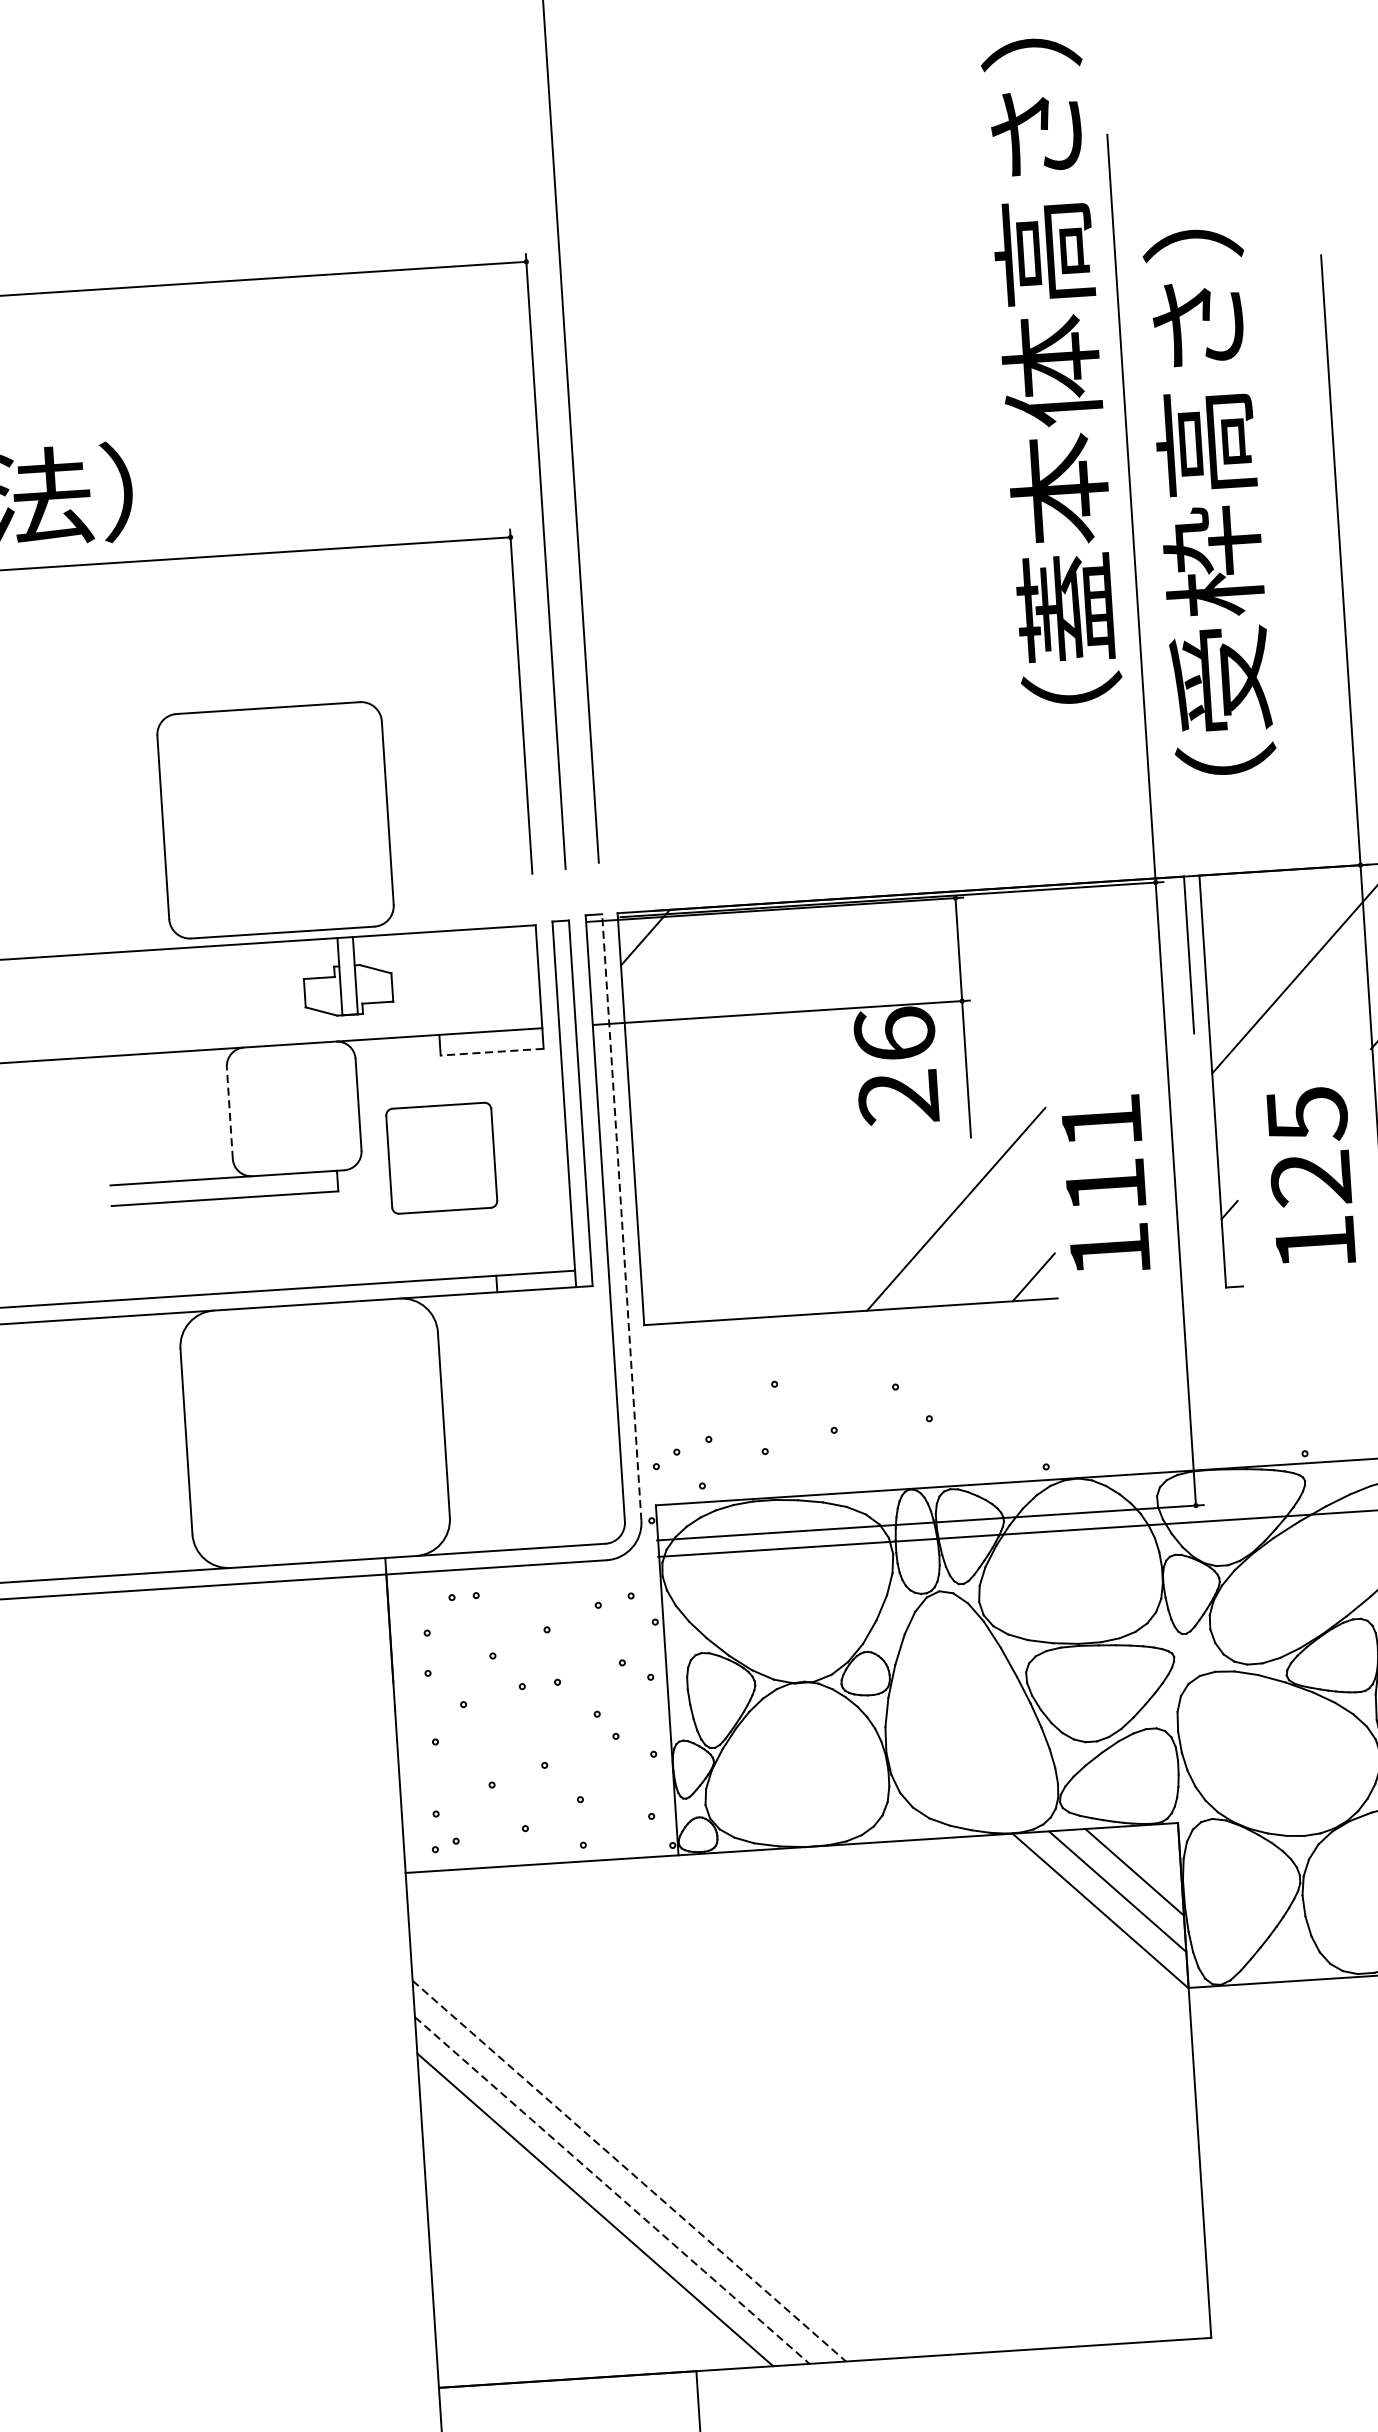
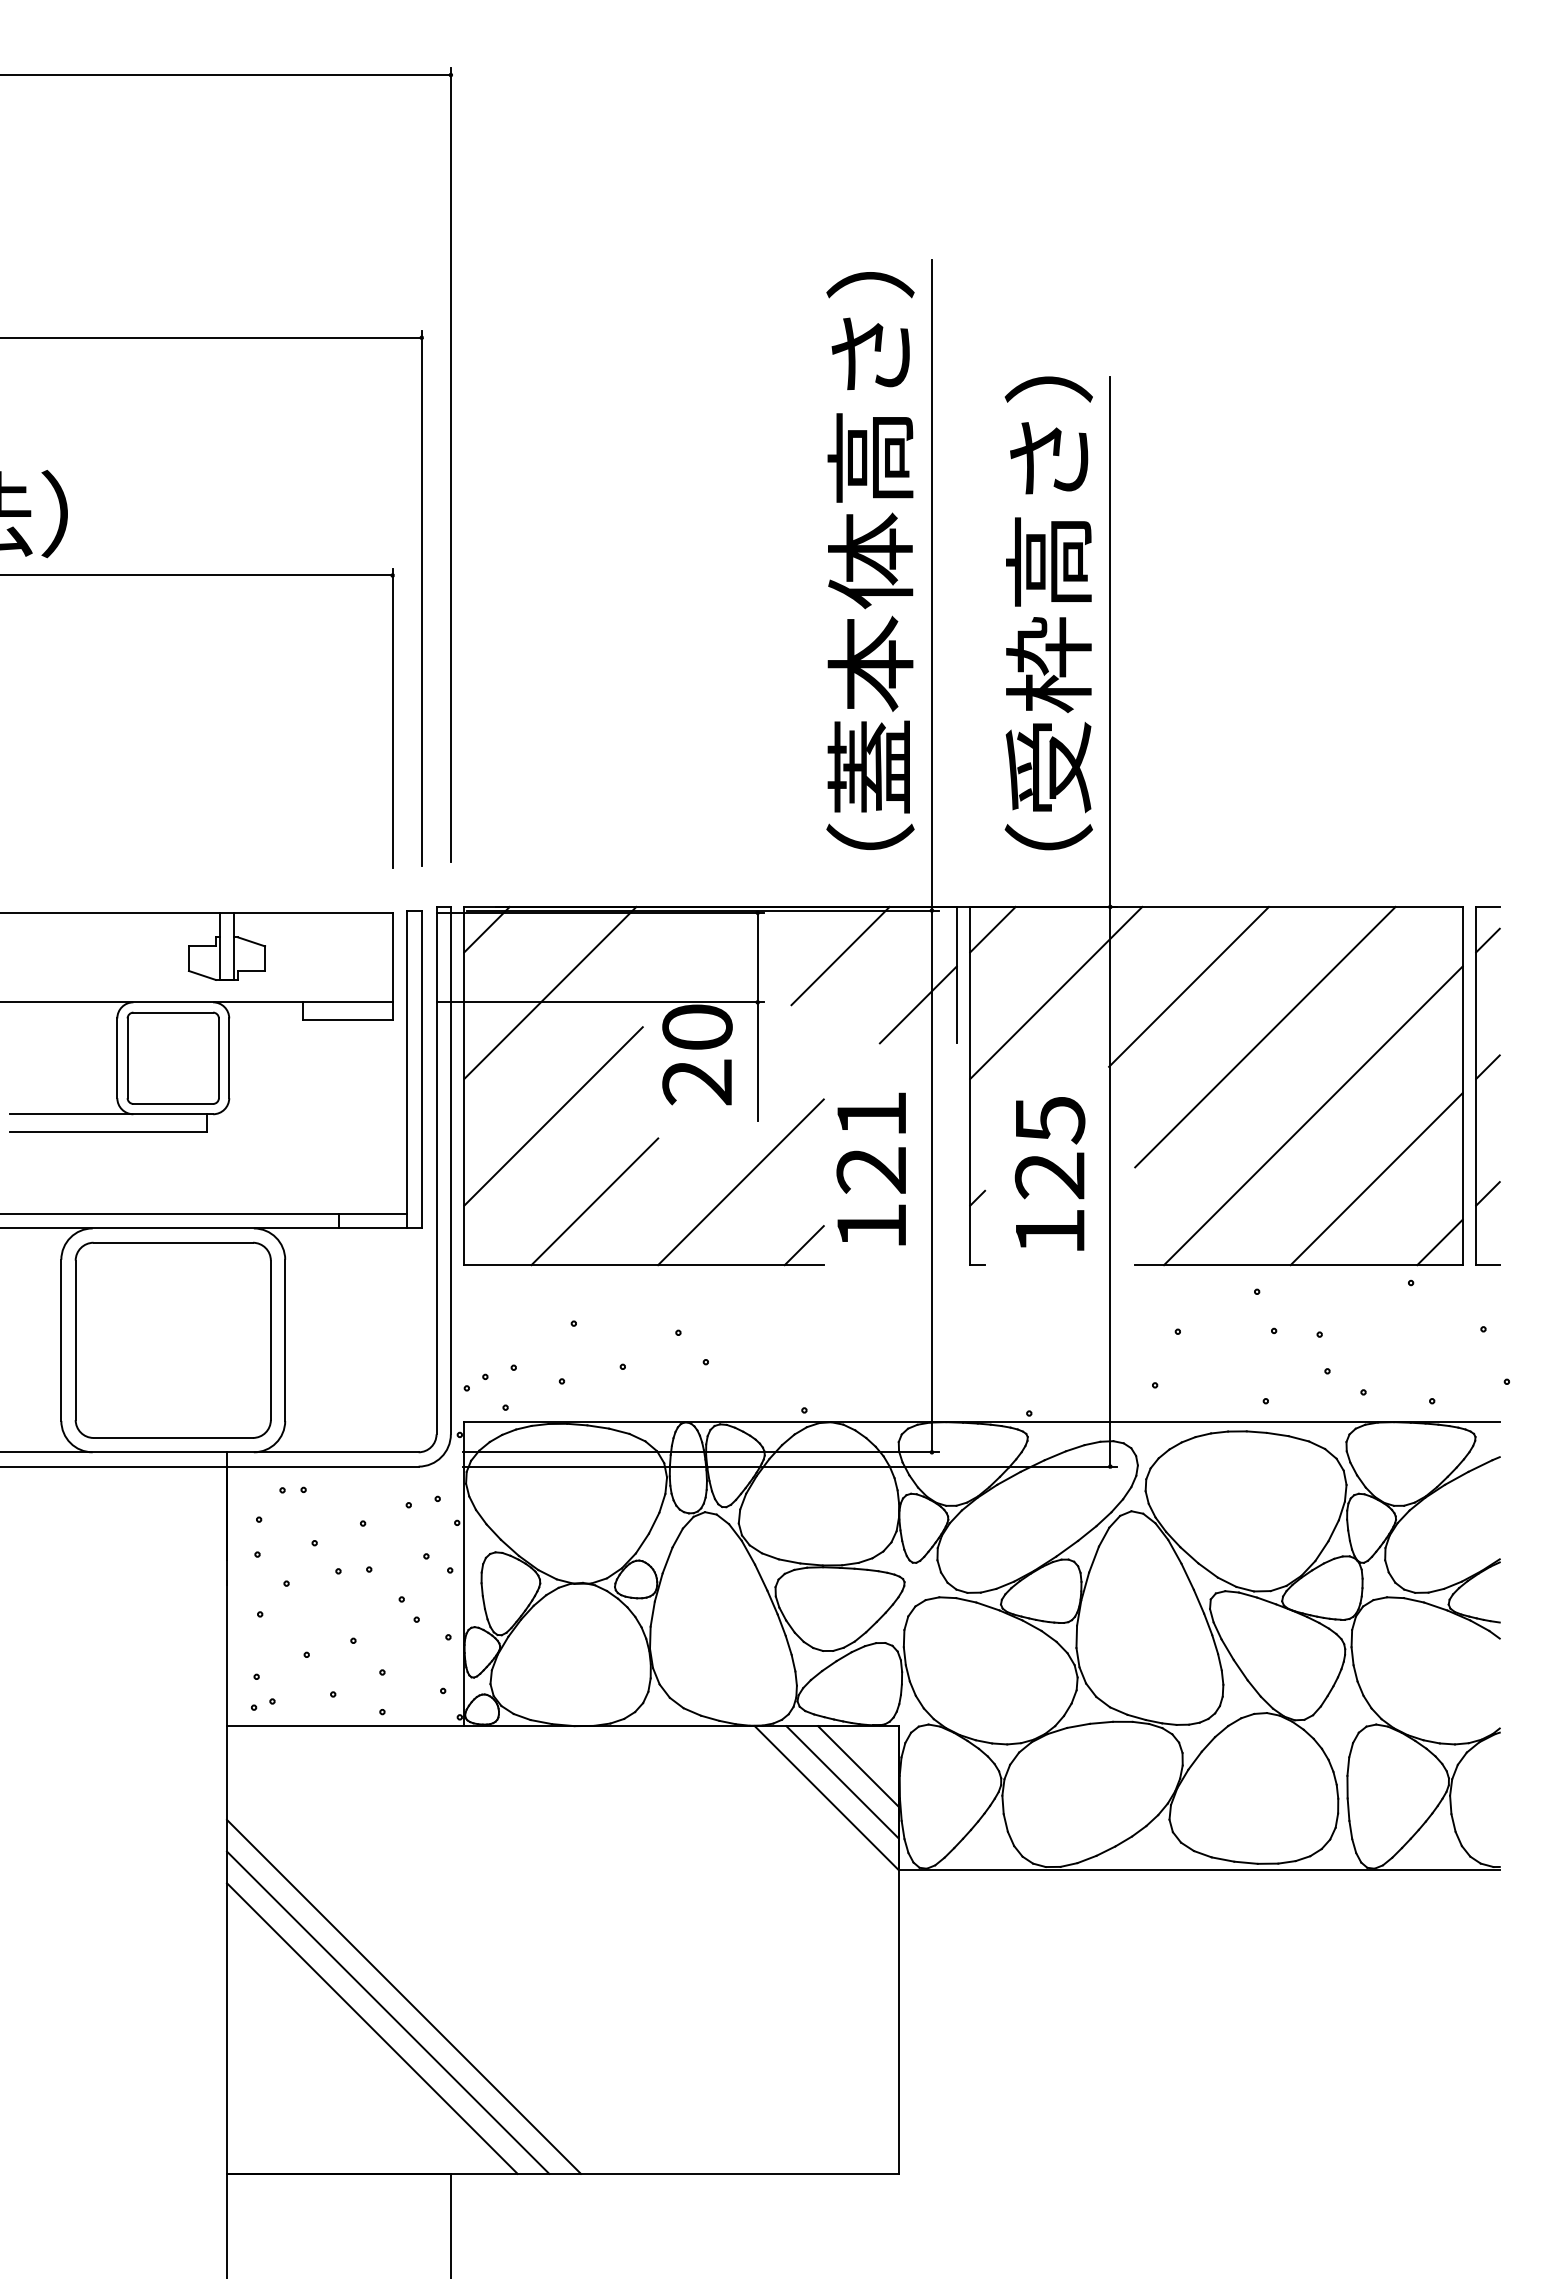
text: (1051, 370) -> (870, 560), moved
text: (1209, 502) -> (1048, 613), moved
part: (274, 819) -> (172, 1339), moved
line: (1226, 899) -> (992, 929), added
line: (1053, 941) -> (840, 955), added
line: (1146, 991) -> (917, 1004), added
line: (723, 1005) -> (550, 992), added
text: (894, 1033) -> (697, 1026), 26 -> 20
line: (491, 1052) -> (347, 1020), dashed -> solid
line: (230, 1113) -> (117, 1058), dashed -> solid
line: (735, 1147) -> (553, 1116), added
part: (440, 1157) -> (172, 1057), moved
text: (1104, 1186) -> (870, 1170), 111 -> 121
line: (621, 1217) -> (450, 1170), dashed -> solid
line: (789, 1242) -> (594, 1201), added
line: (629, 2171) -> (404, 1997), dashed -> solid
line: (612, 2190) -> (388, 2012), dashed -> solid

